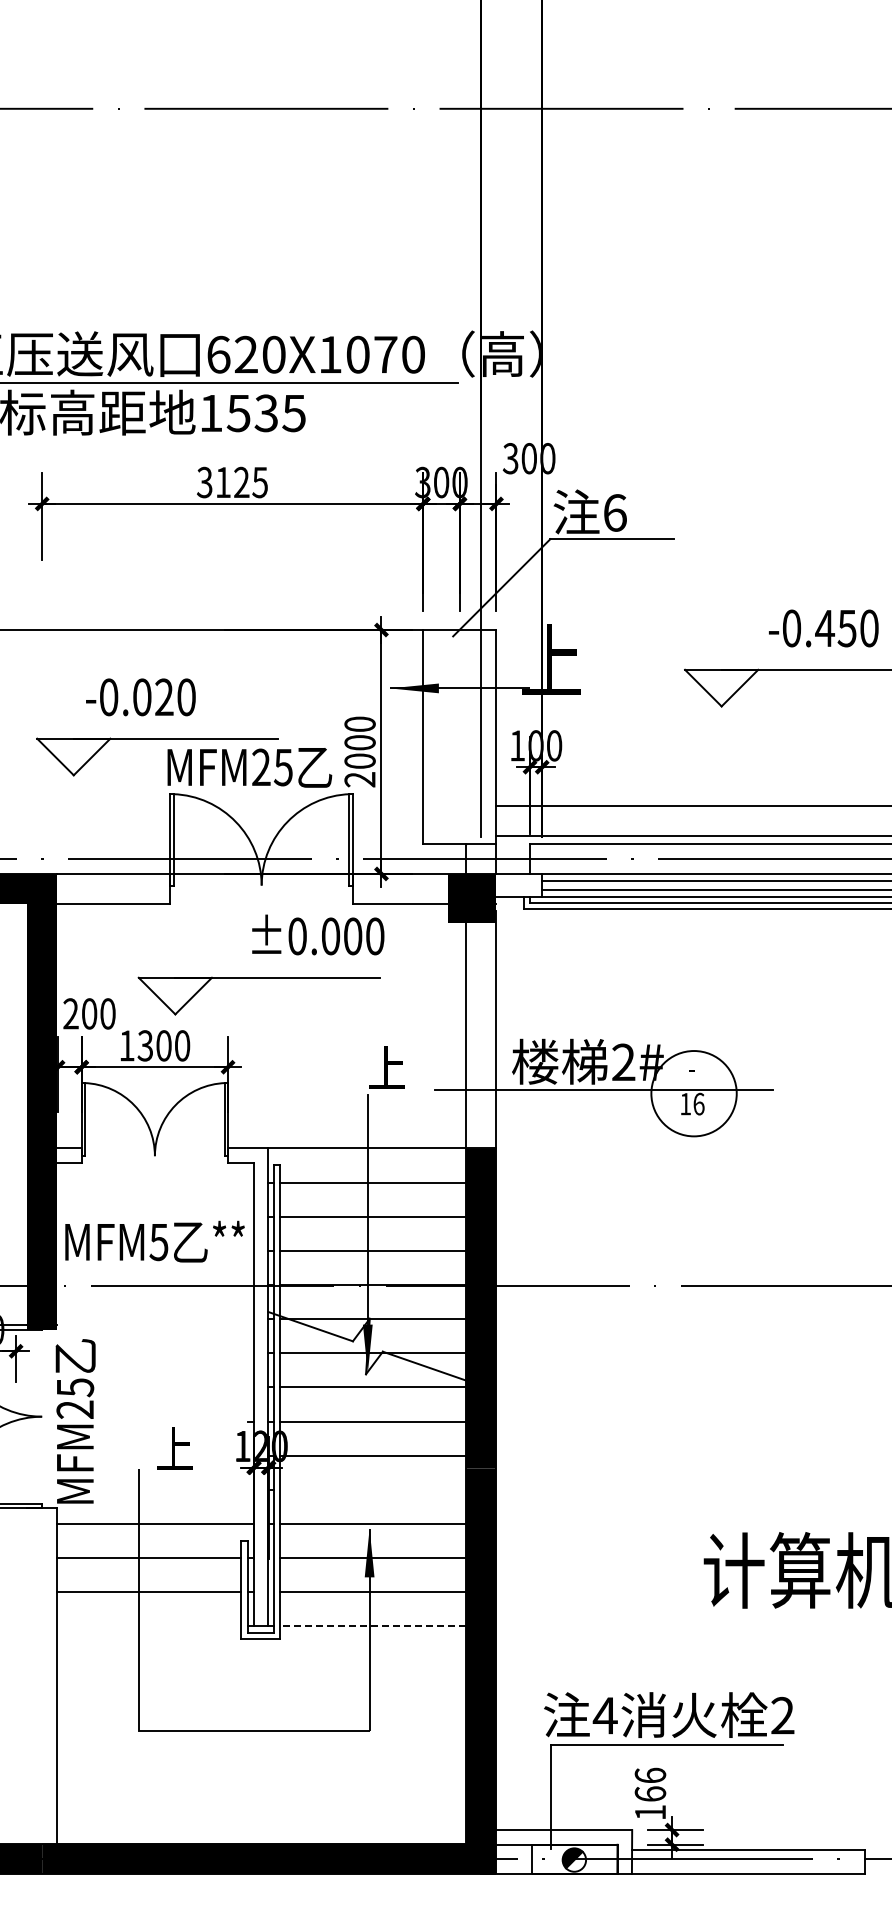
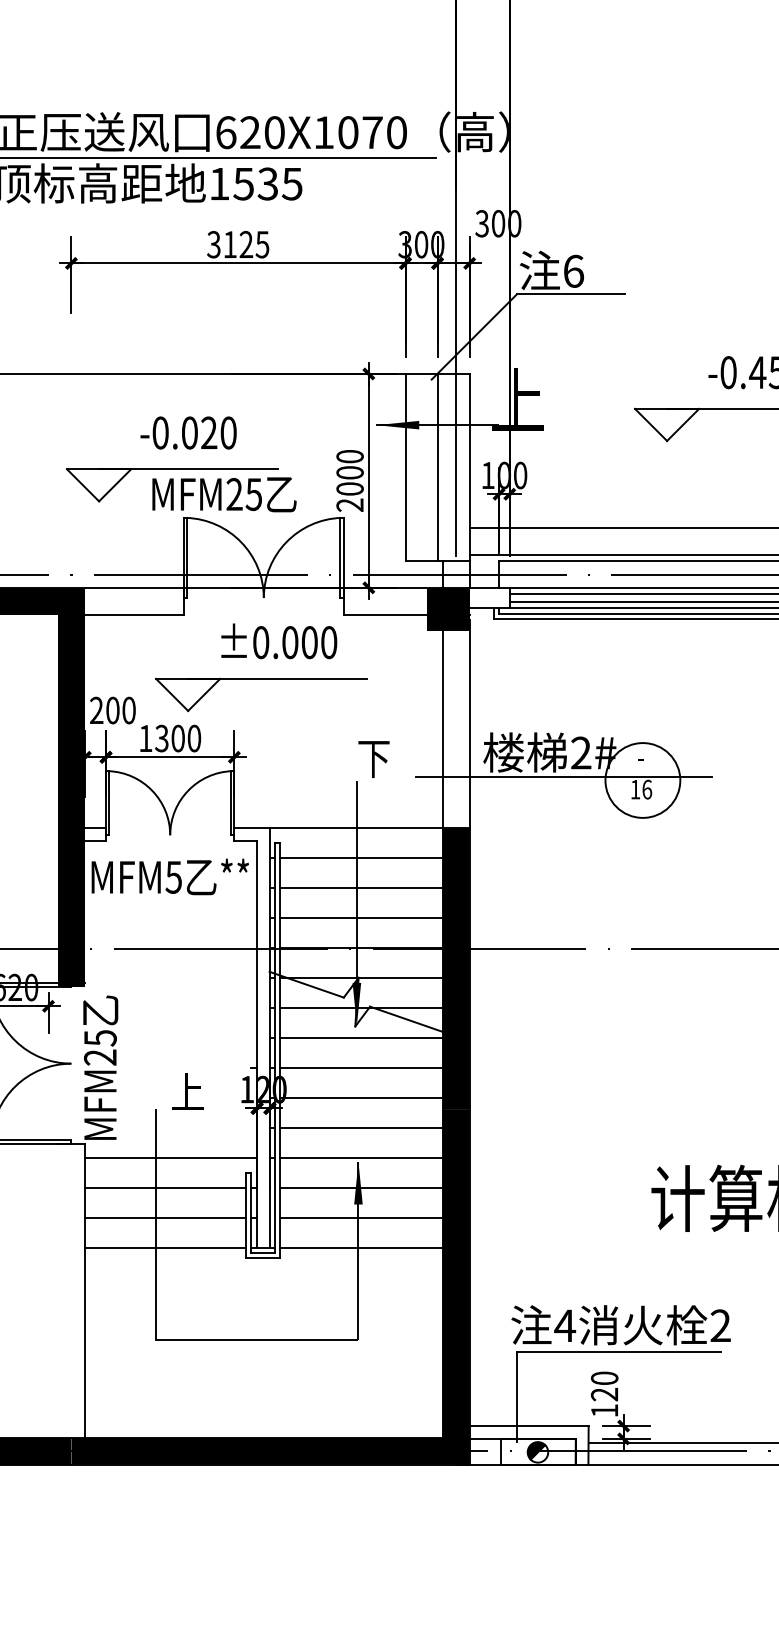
text: (140, 697) -> (188, 433), moved
line: (459, 736) -> (437, 467), added
text: (249, 767) -> (224, 494), moved
text: (318, 934) -> (279, 640), moved
text: (387, 1068) -> (374, 758), 上 -> 下
text: (154, 1241) -> (169, 876), moved
line: (372, 1489) -> (360, 1127), added
line: (149, 1626) -> (165, 1247), added
line: (373, 1626) -> (361, 1247), dashed -> solid
text: (650, 1784) -> (604, 1386), 166 -> 120

